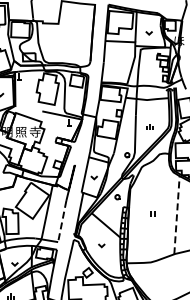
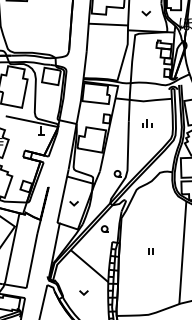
part: (149, 126) -> (146, 122), moved
line: (177, 214) -> (183, 251), dashed -> solid
line: (62, 222) -> (32, 262), dashed -> solid

